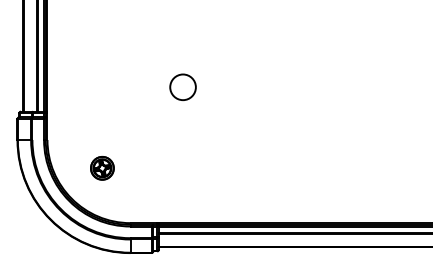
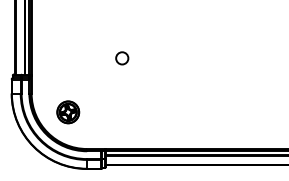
circle: (183, 87) -> (122, 58), size x0.71
part: (102, 168) -> (68, 112), size x1.43

